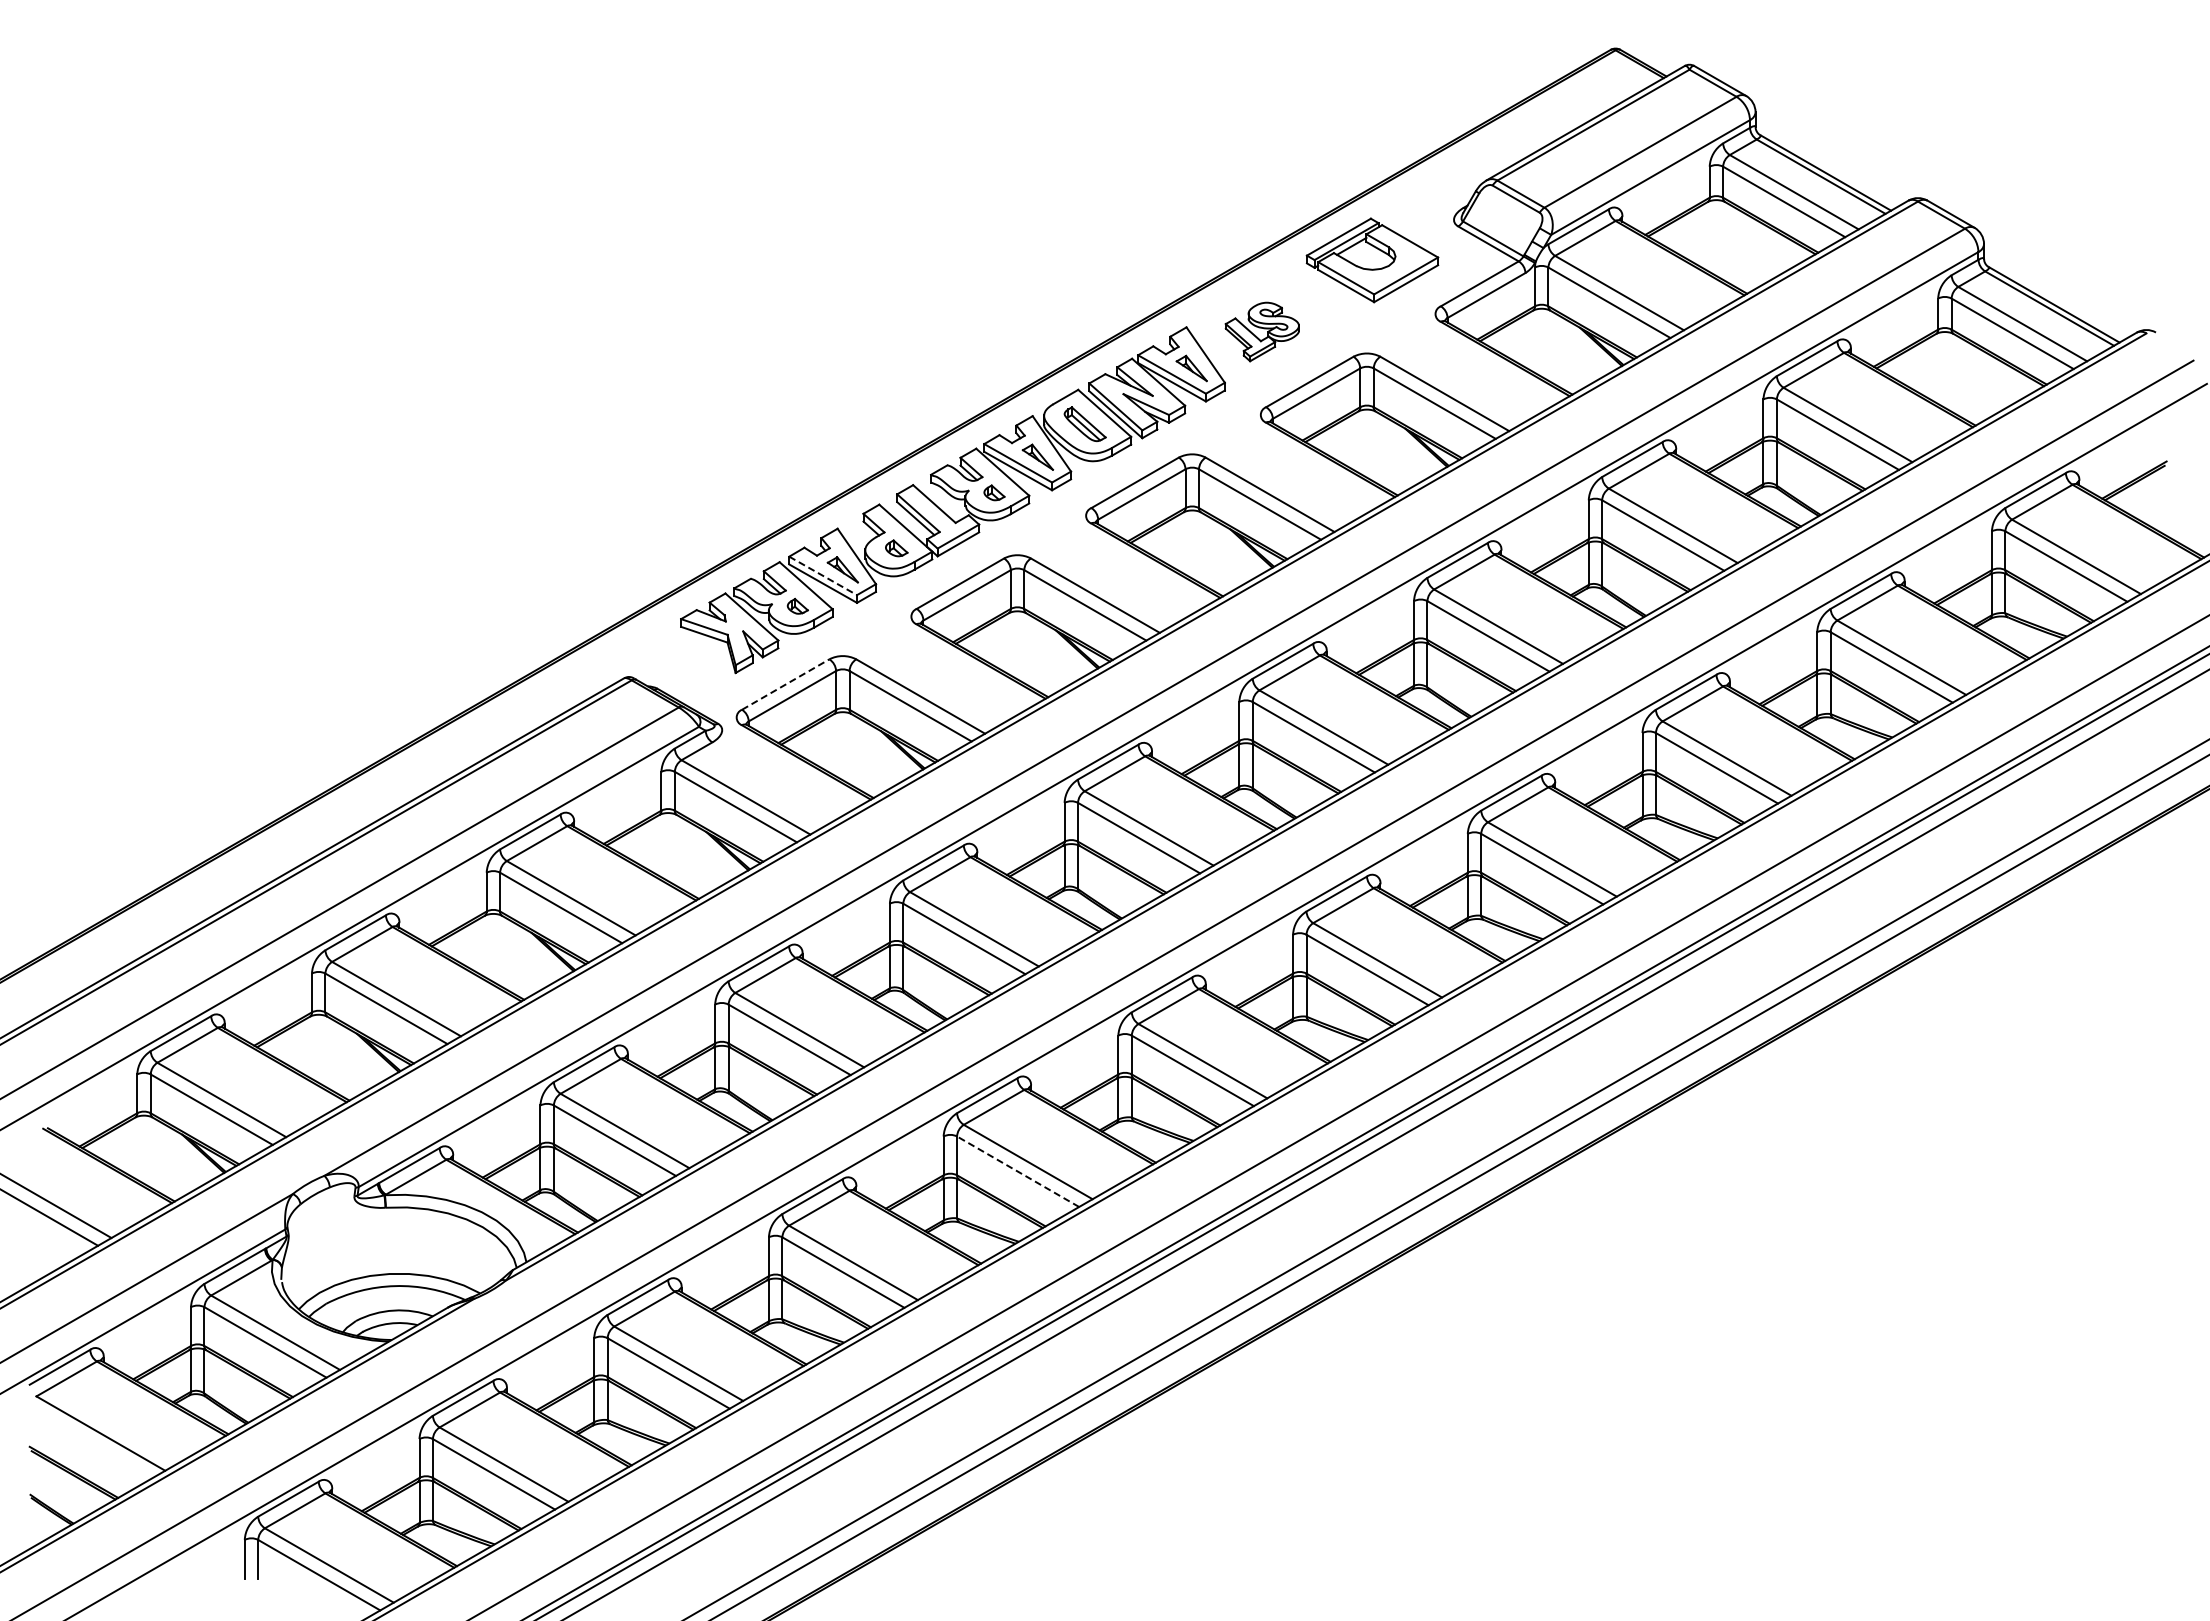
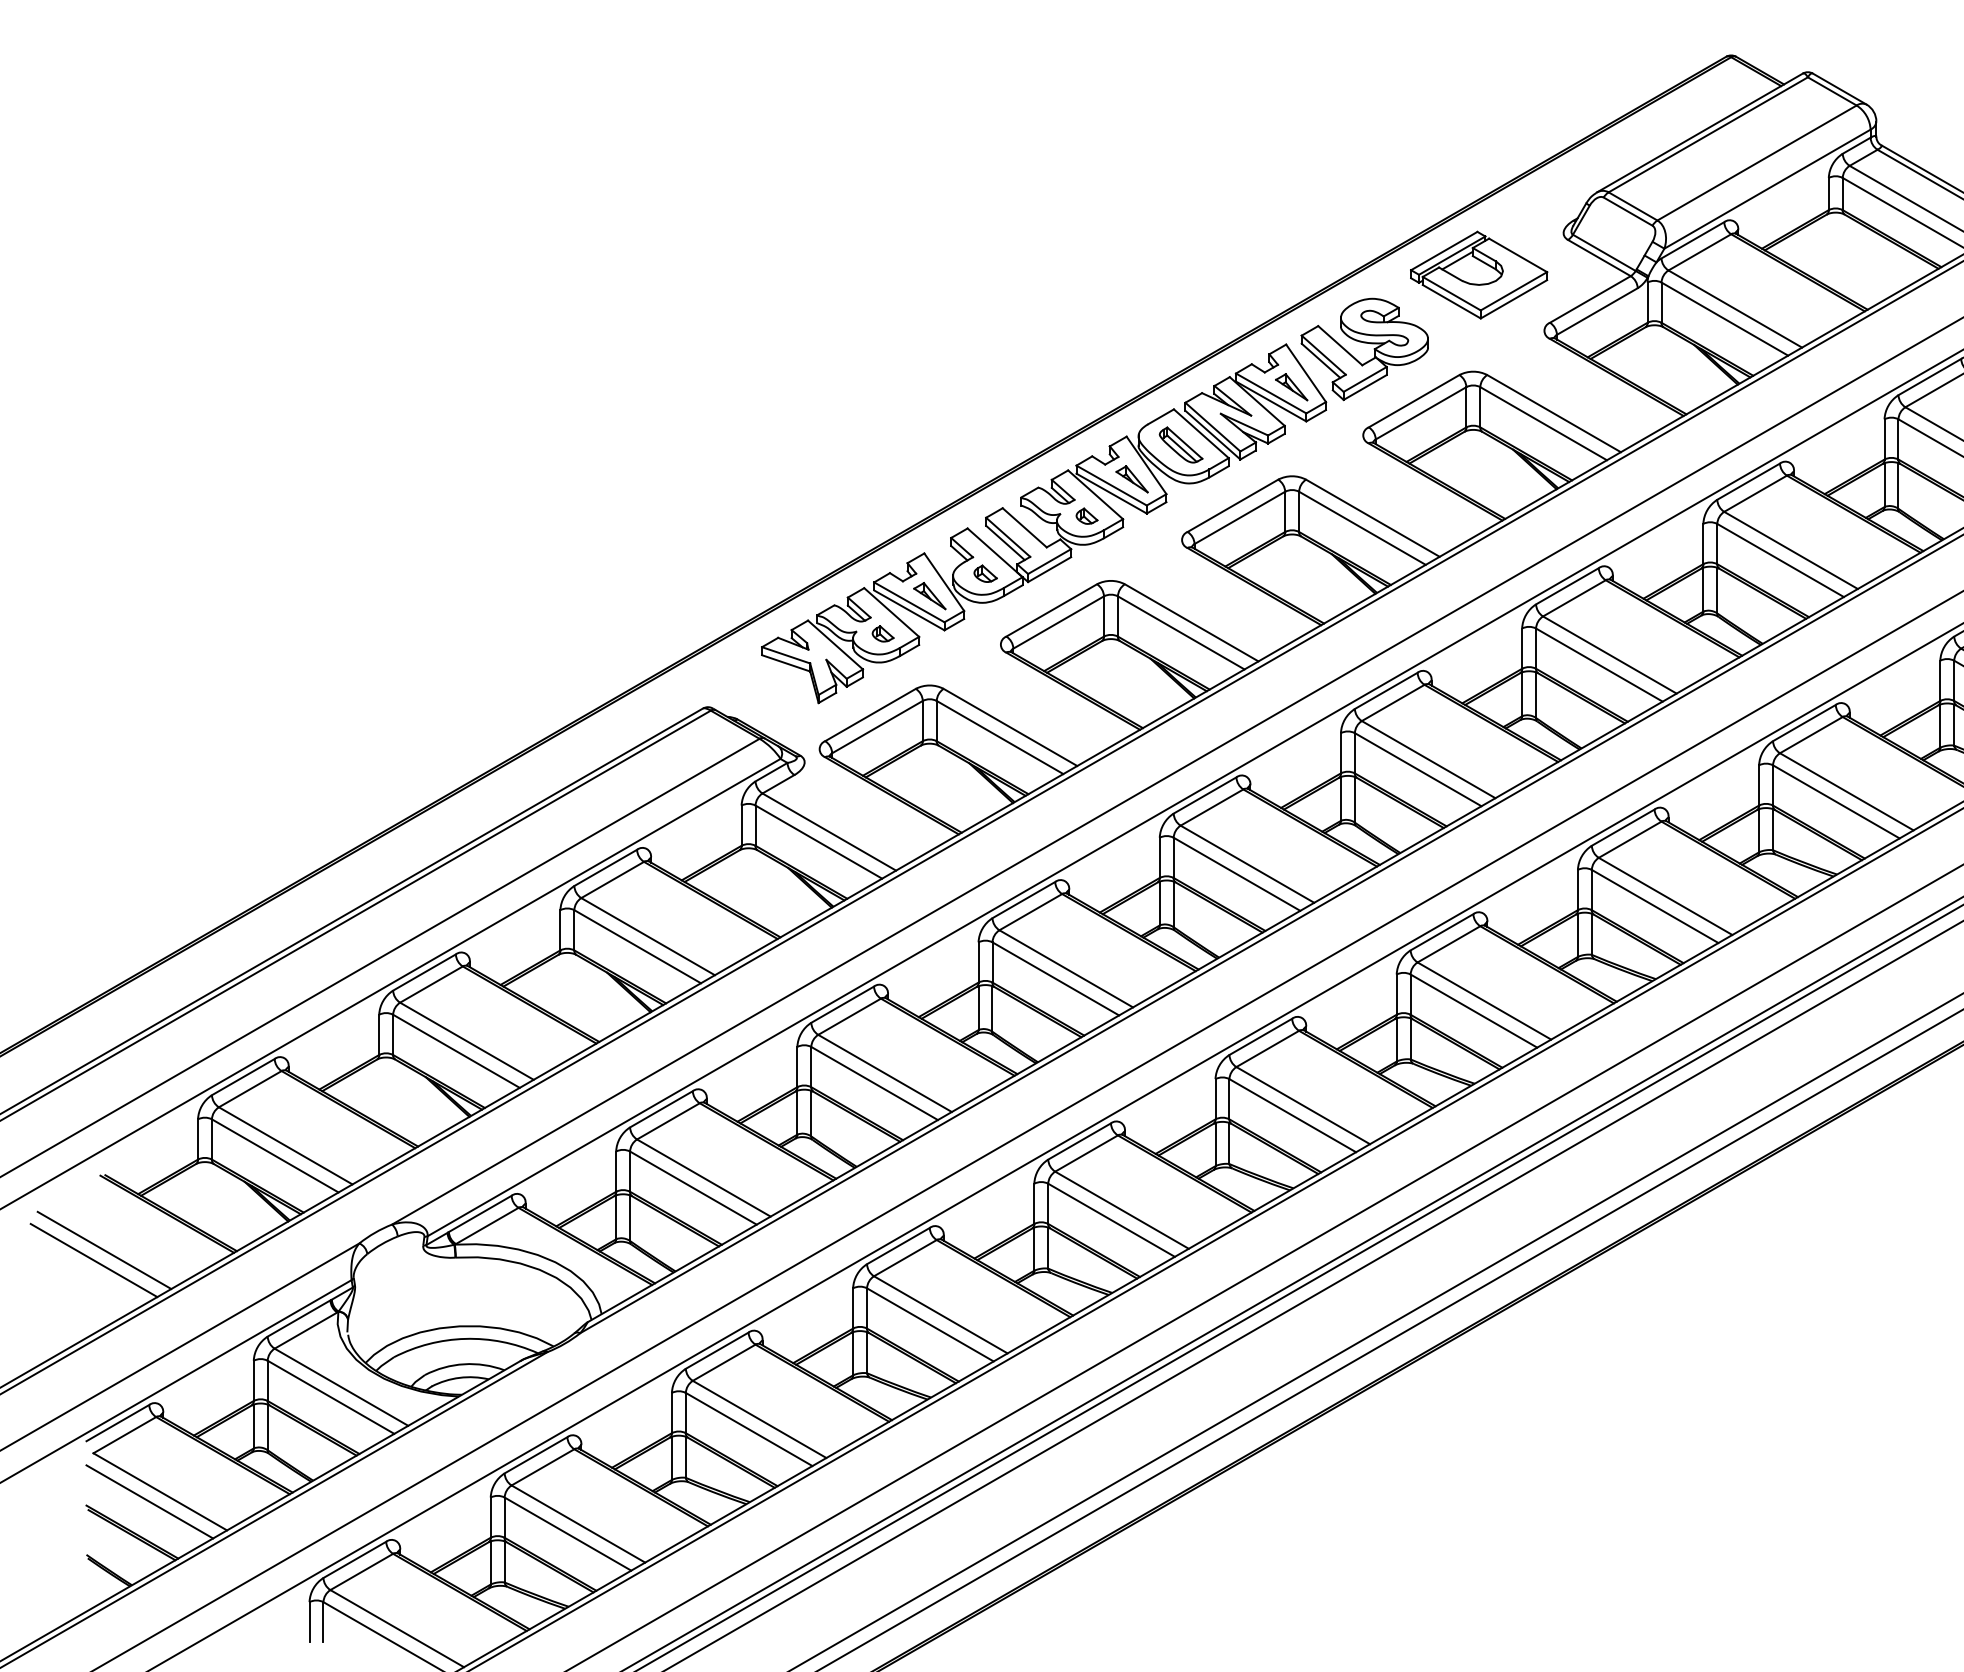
part: (1262, 331) -> (1365, 348), size x1.67
line: (823, 575) -> (909, 601), dashed -> solid
line: (786, 684) -> (871, 714), dashed -> solid
line: (1017, 1171) -> (1110, 1220), dashed -> solid
line: (90, 1443) -> (149, 1502), added

